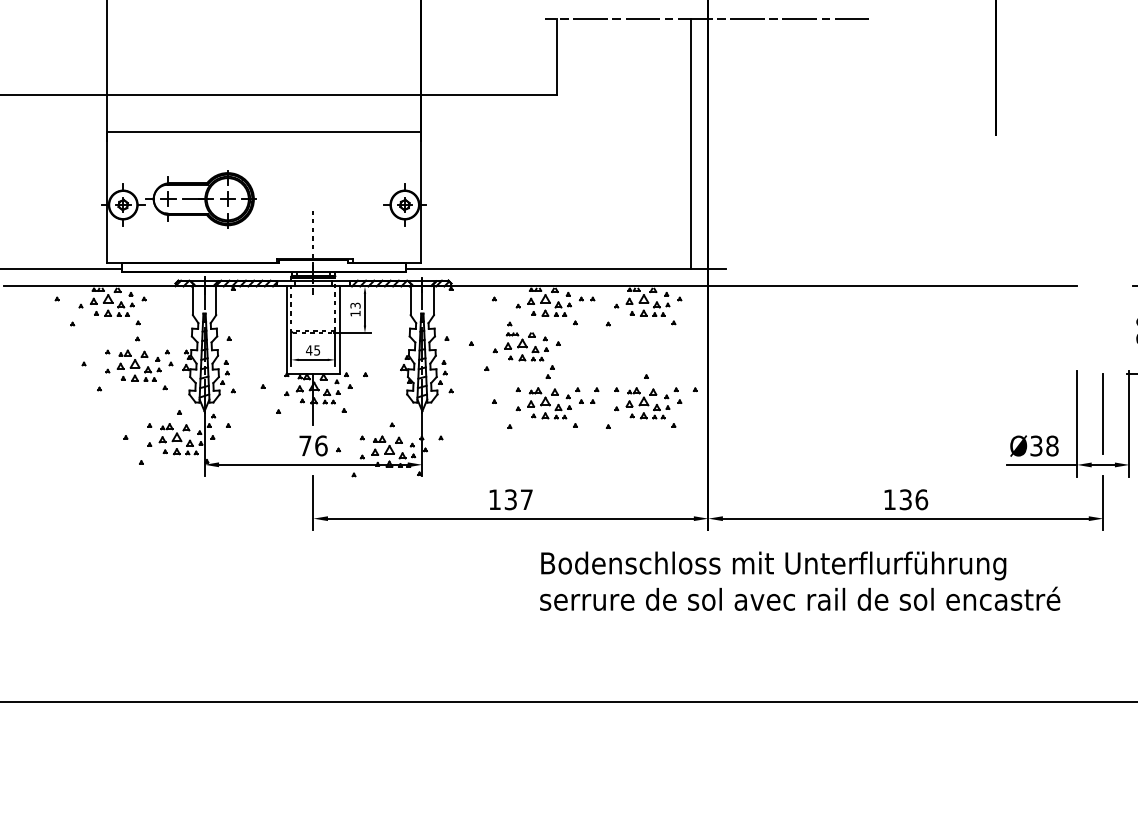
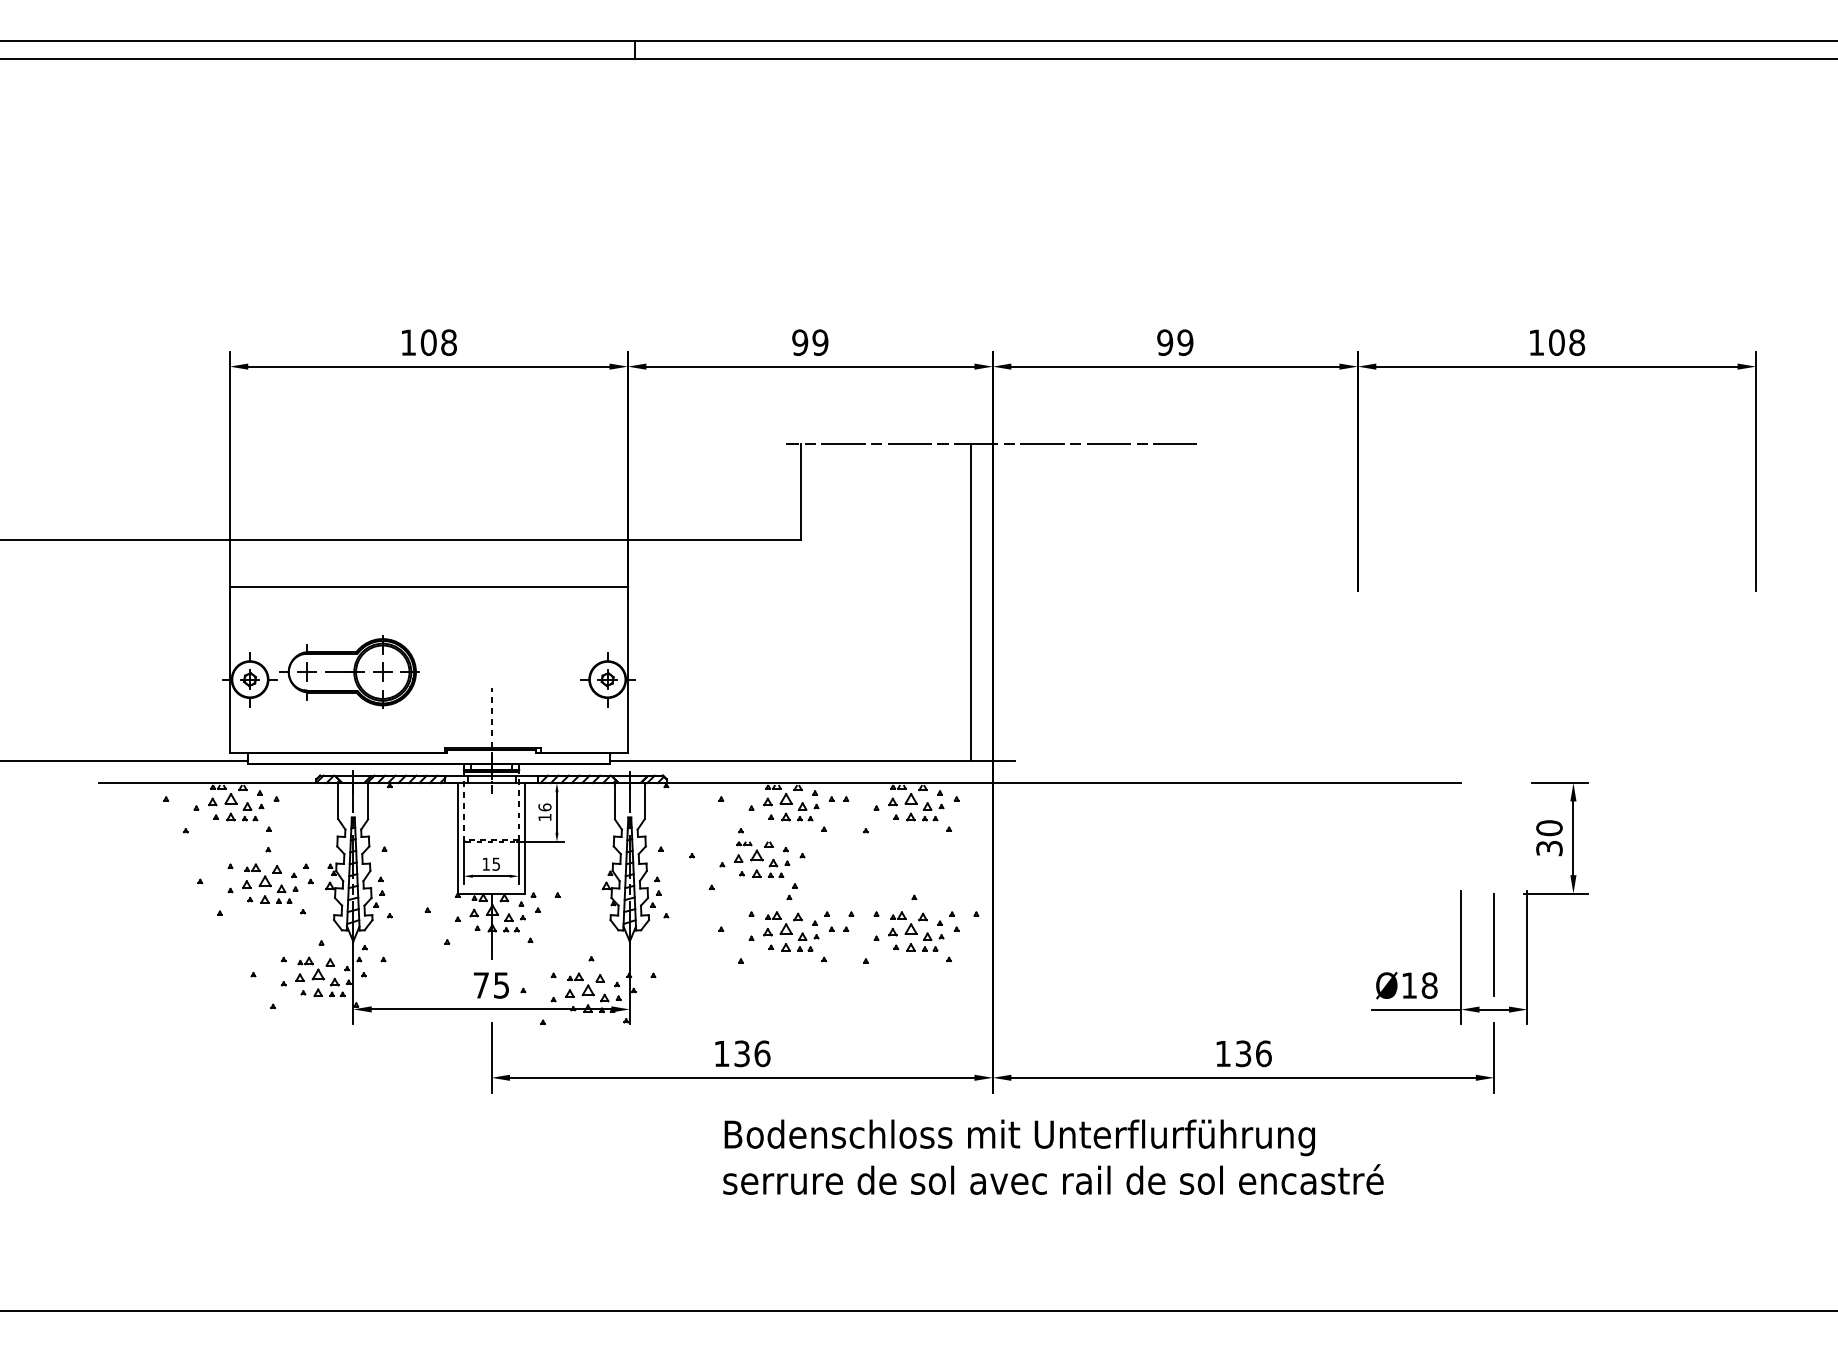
text: (355, 305) -> (544, 807), 13 -> 16
text: (309, 349) -> (486, 863), 45 -> 15
text: (321, 445) -> (501, 985), 76 -> 75
text: (1035, 445) -> (1408, 985), Ø38 -> Ø18
text: (526, 499) -> (762, 1053), 137 -> 136
text: (800, 580) -> (1053, 1156), moved

